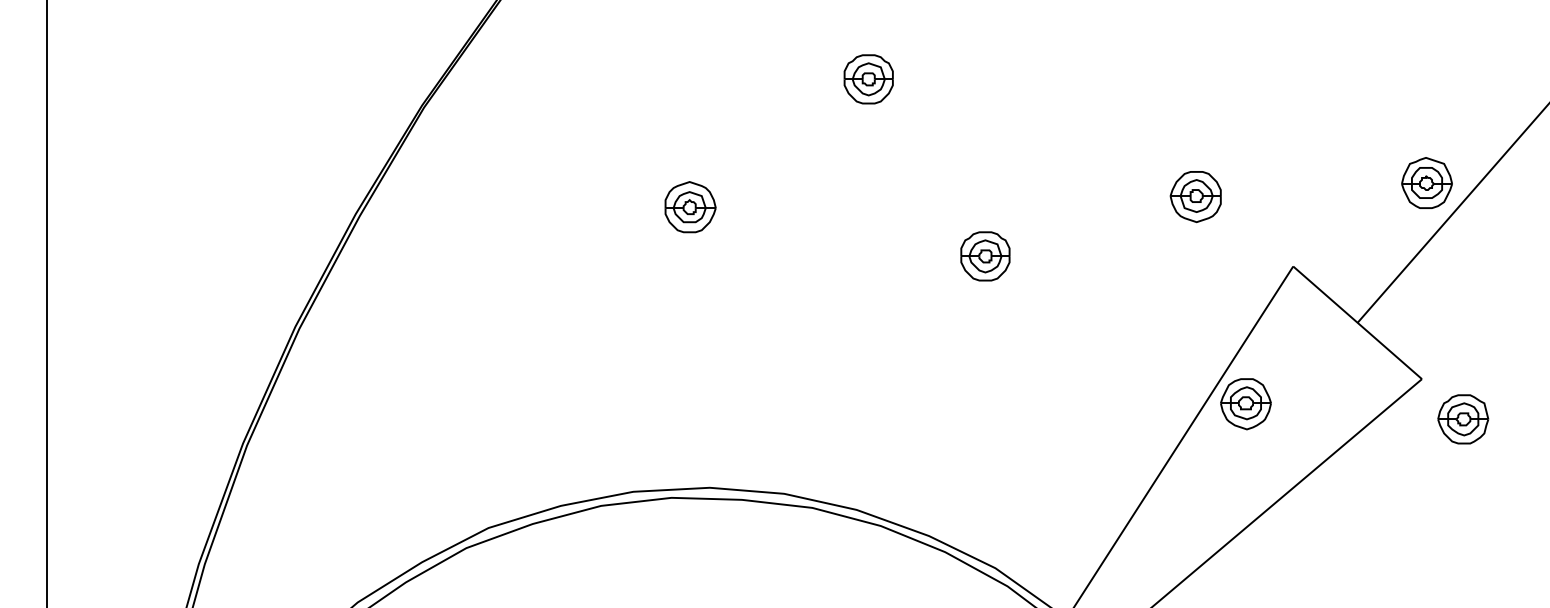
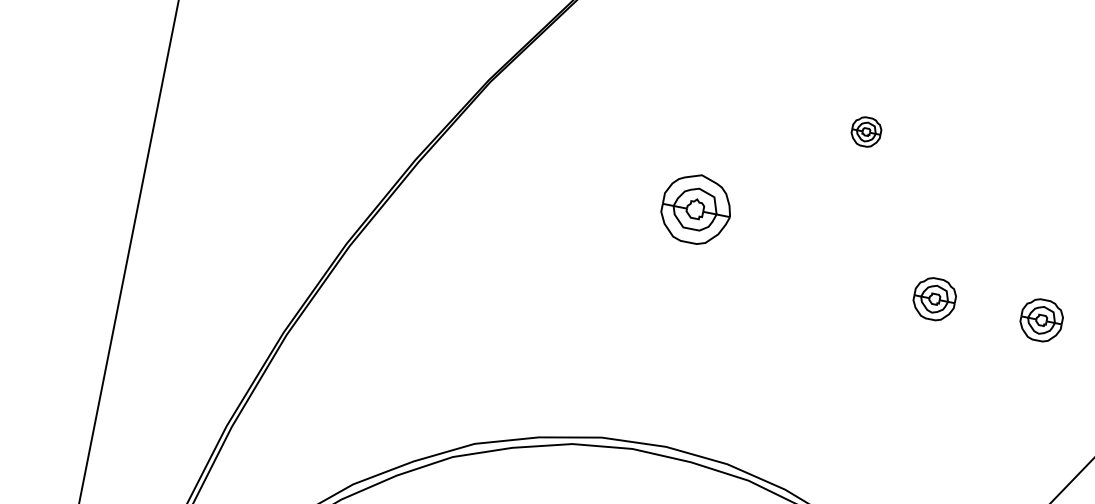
part: (868, 79) -> (866, 132), size x0.7
part: (690, 207) -> (696, 209), size x1.6
part: (1113, 256) -> (1041, 320), added

